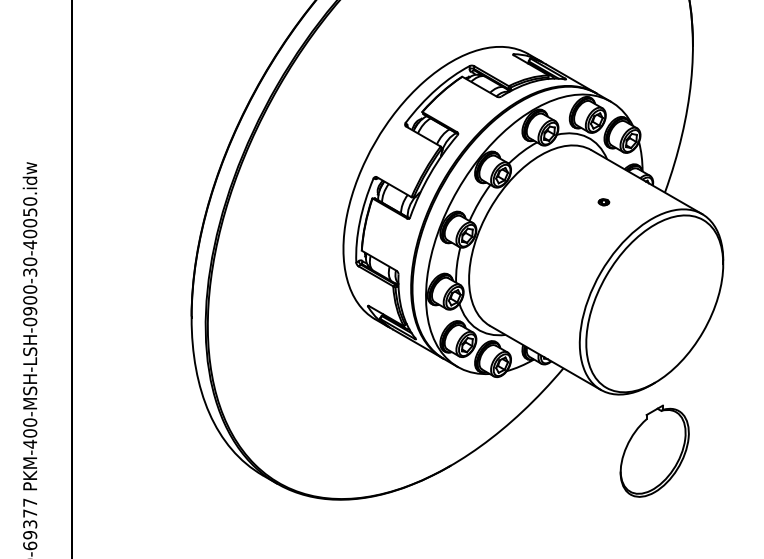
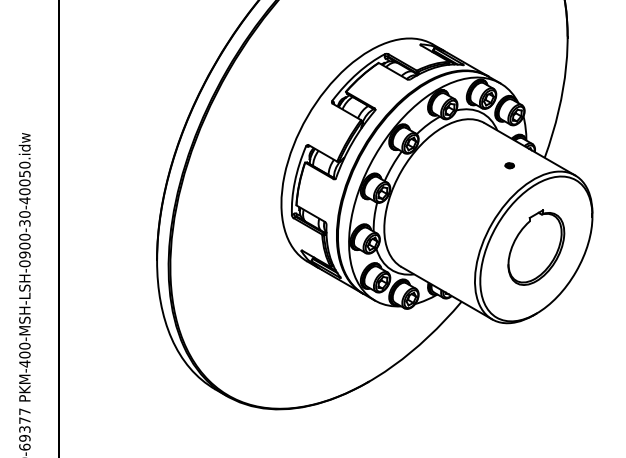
part: (603, 201) -> (509, 165), moved
part: (654, 451) -> (536, 247), moved

